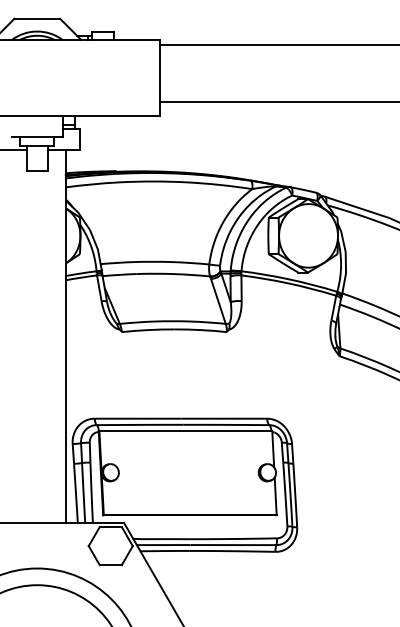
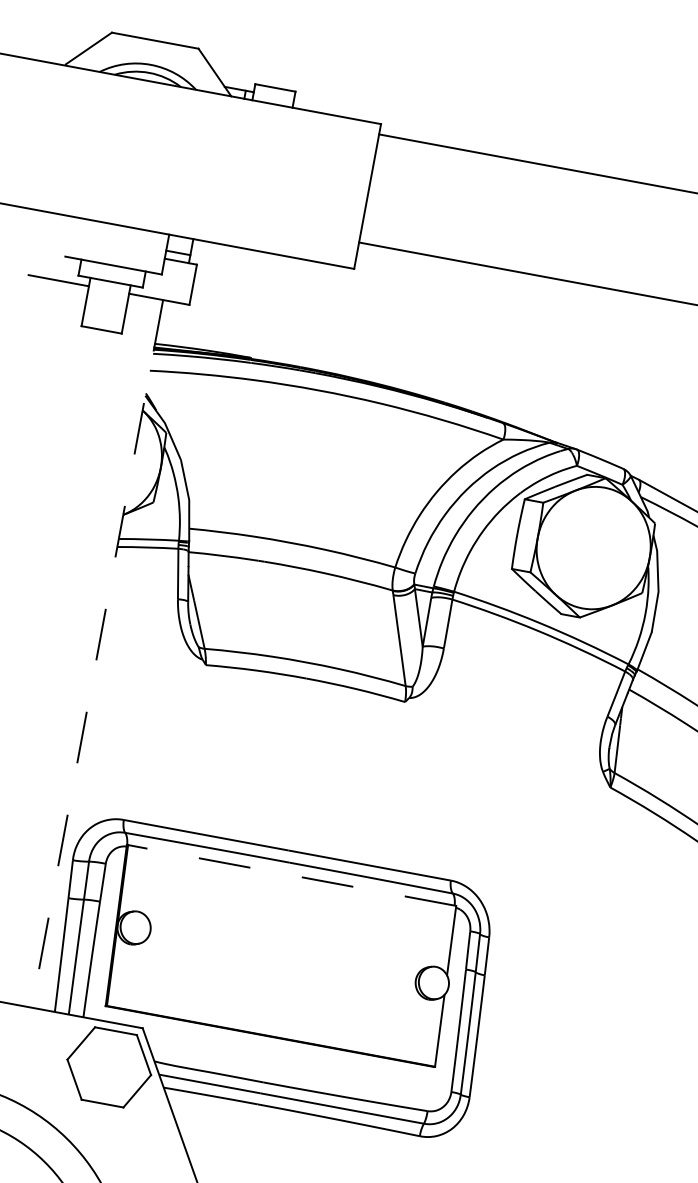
line: (65, 337) -> (96, 655), solid -> dashed
line: (185, 431) -> (291, 876), solid -> dashed

